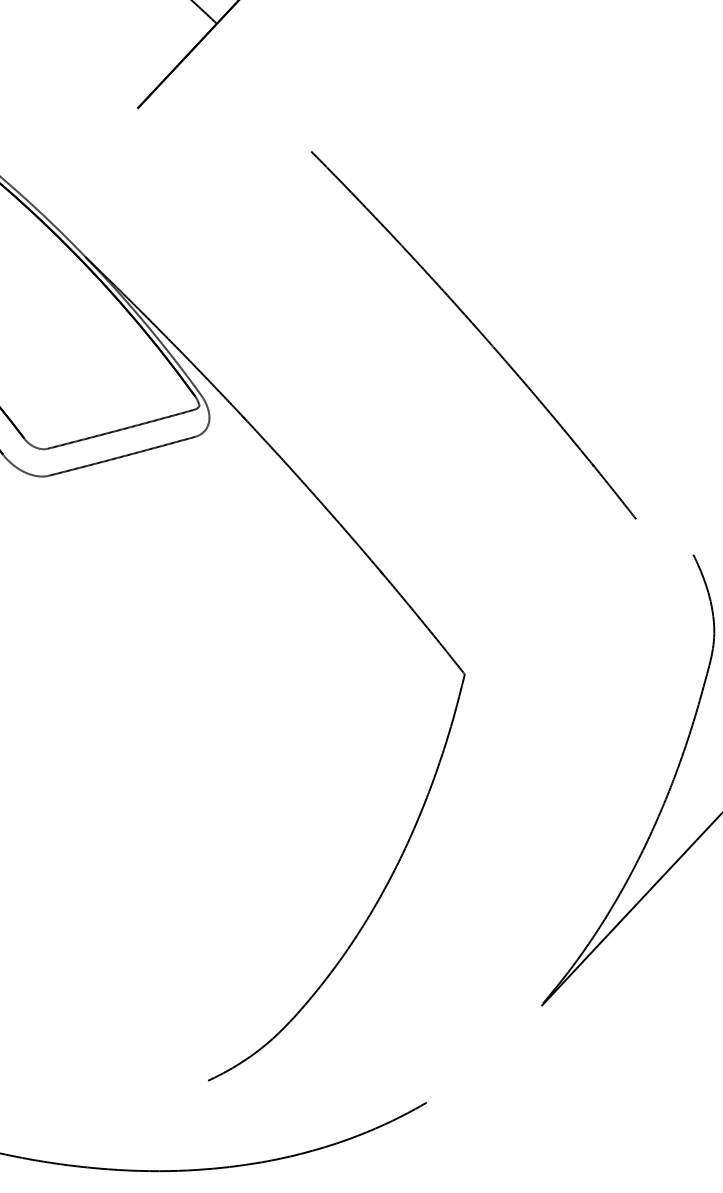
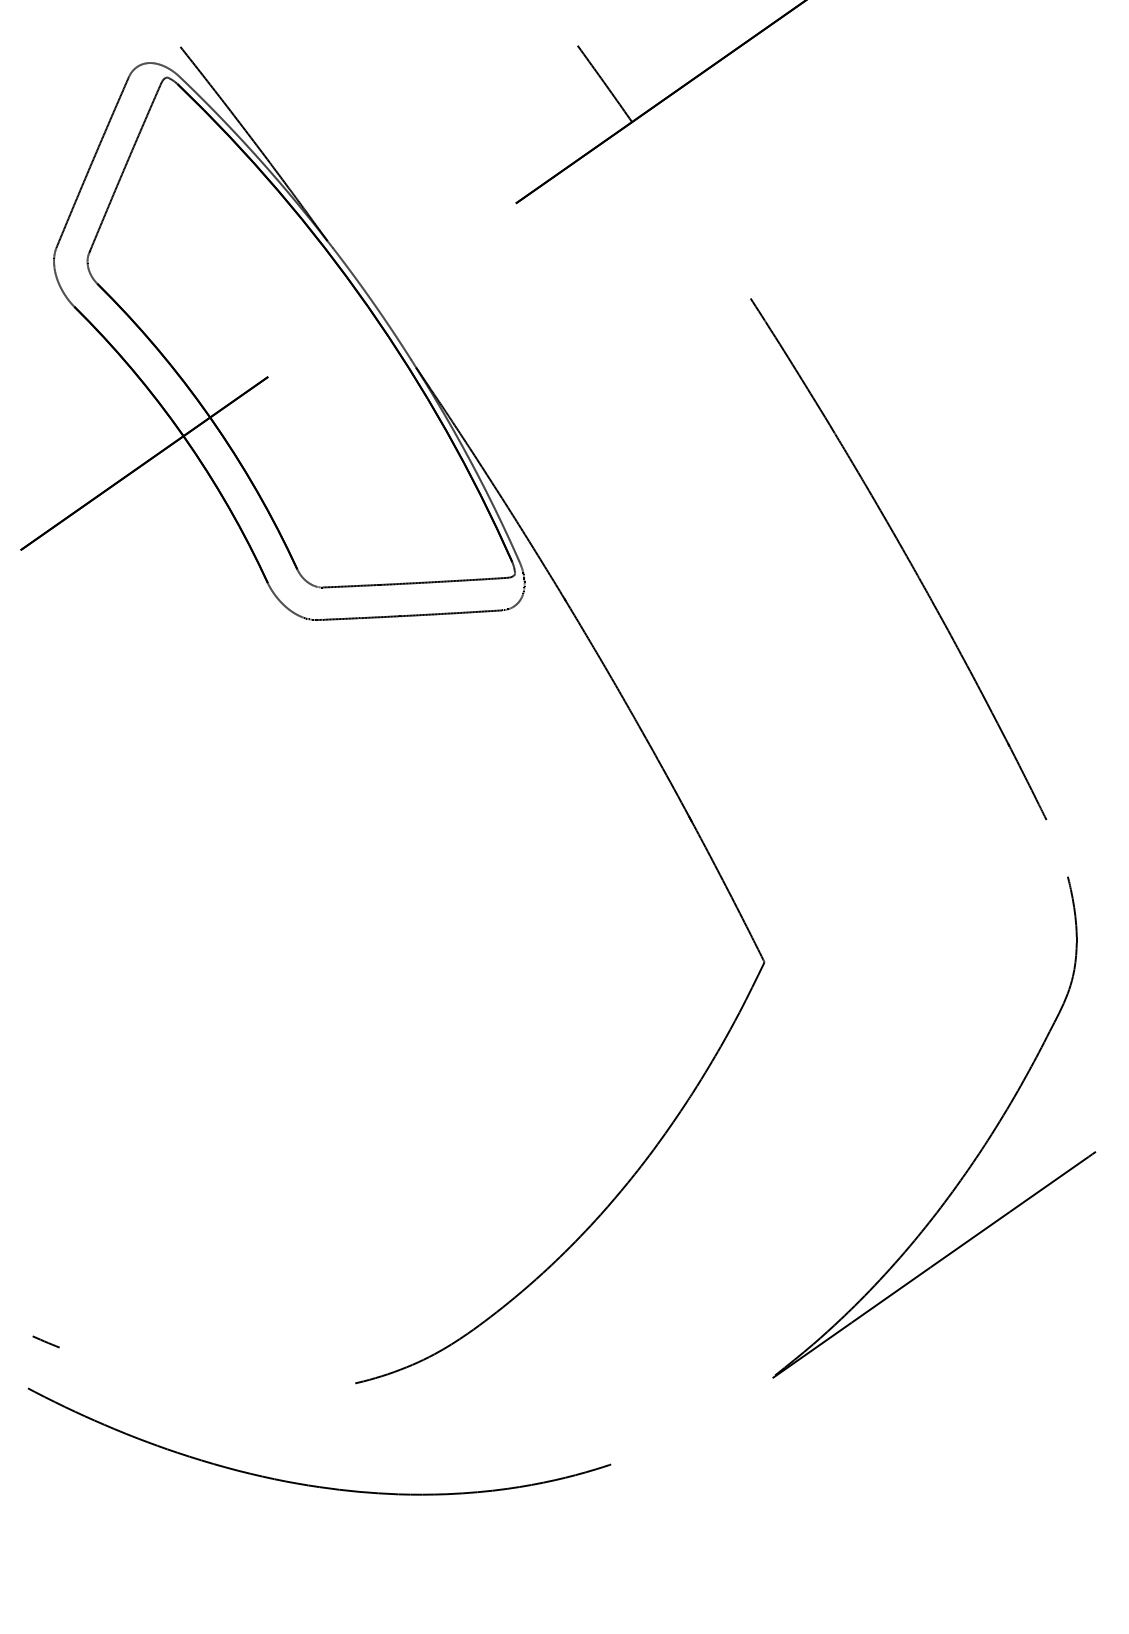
curve: (478, 331) -> (905, 556), moved

